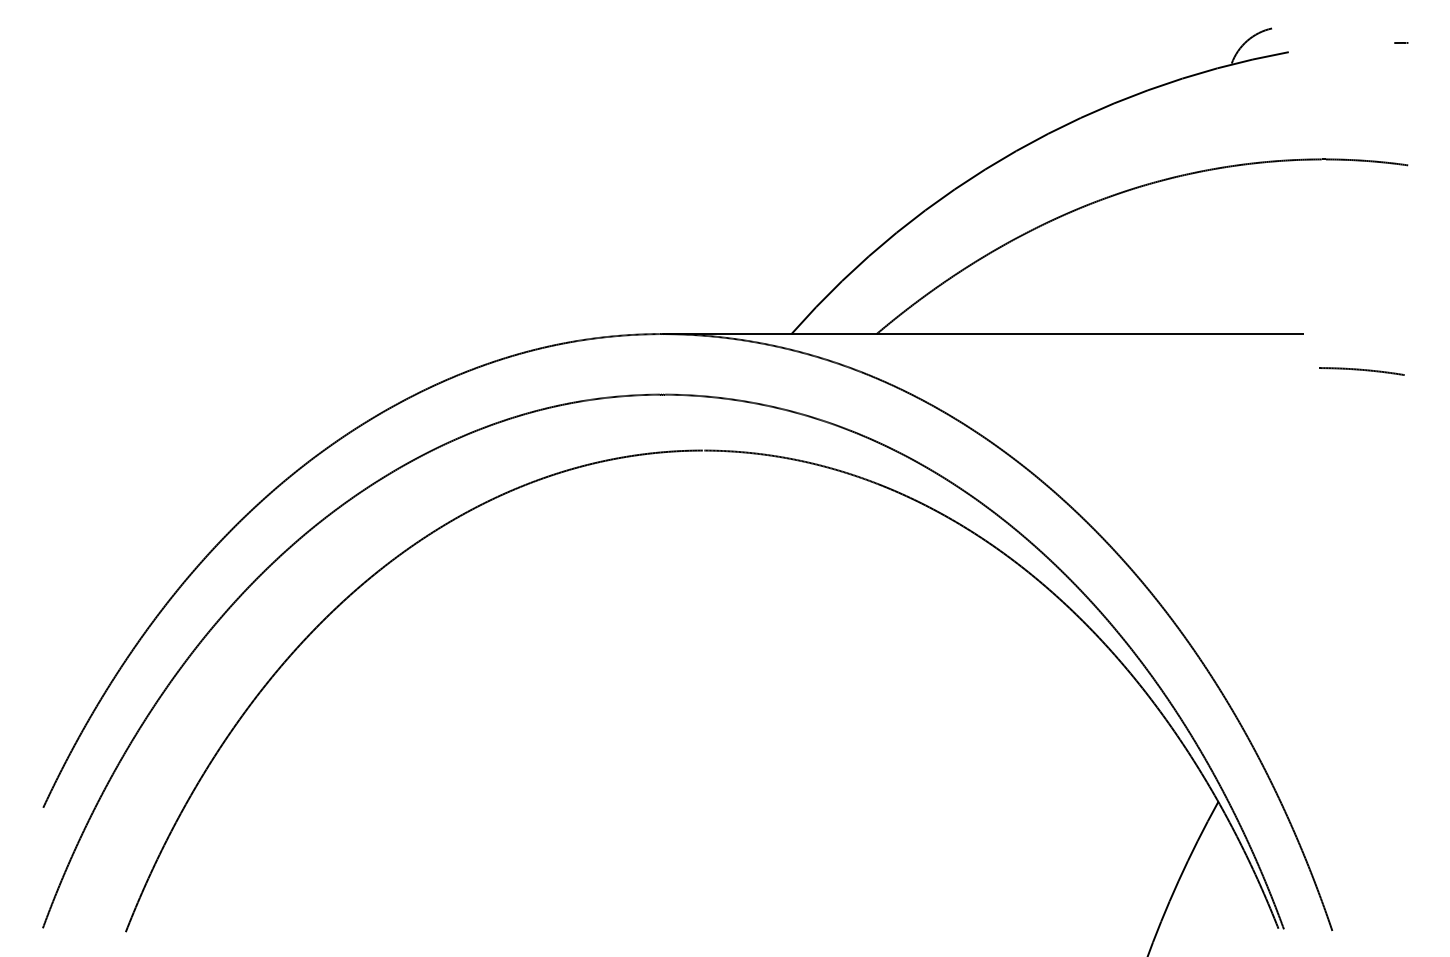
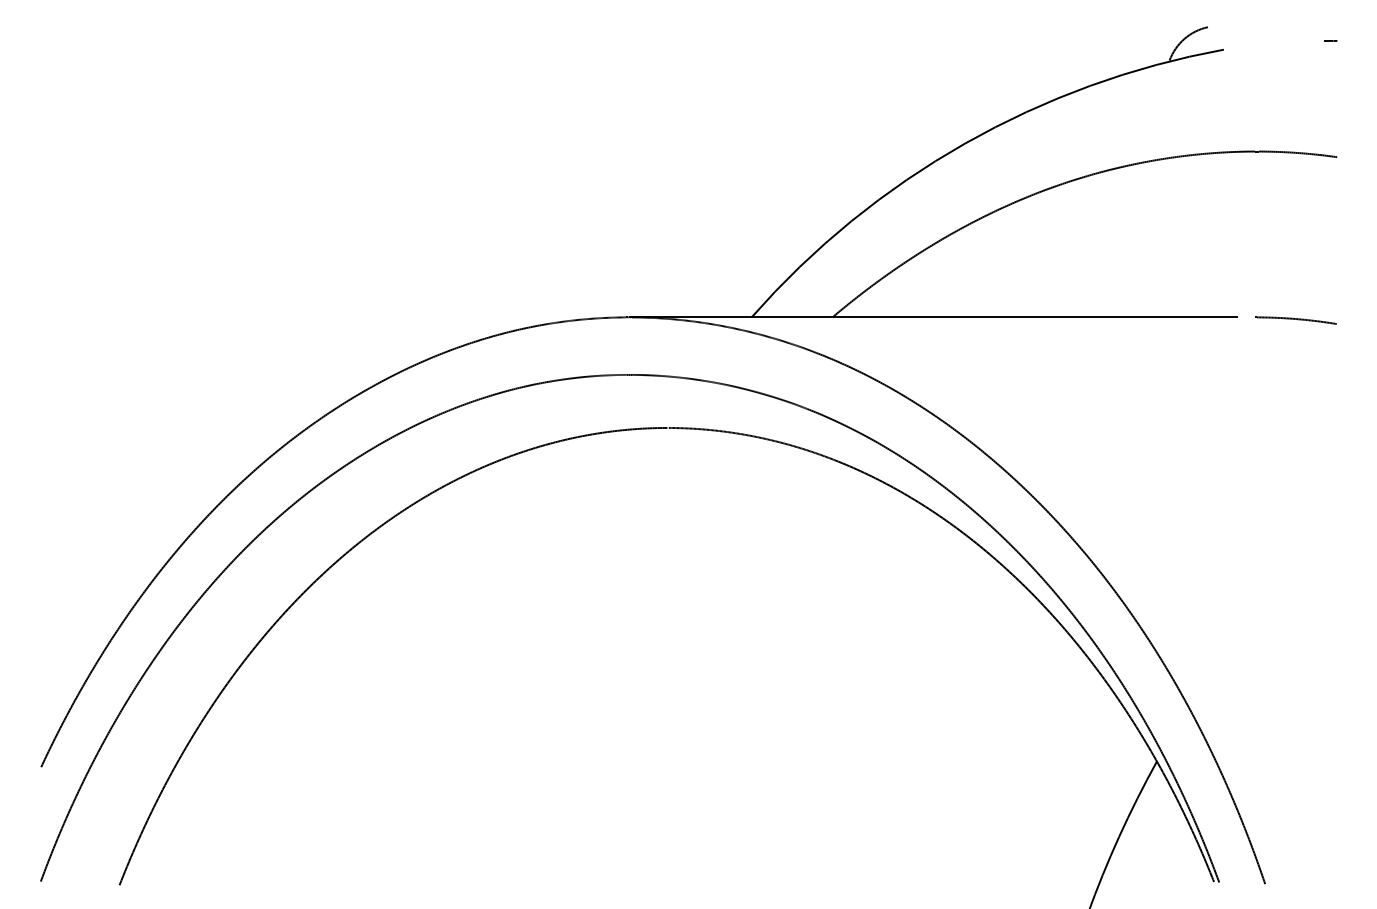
part: (1361, 371) -> (1295, 320), moved

